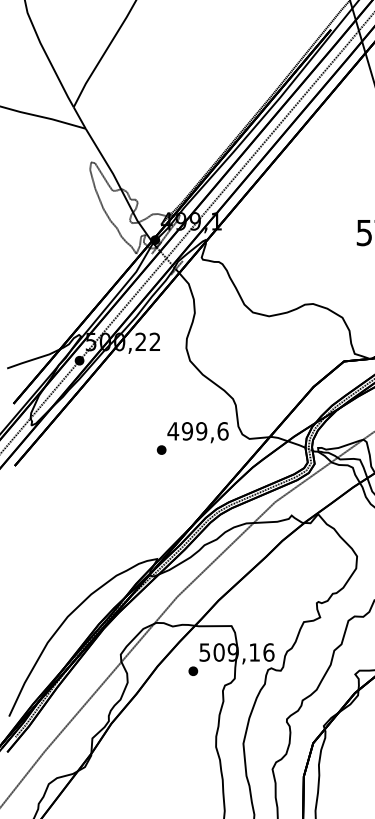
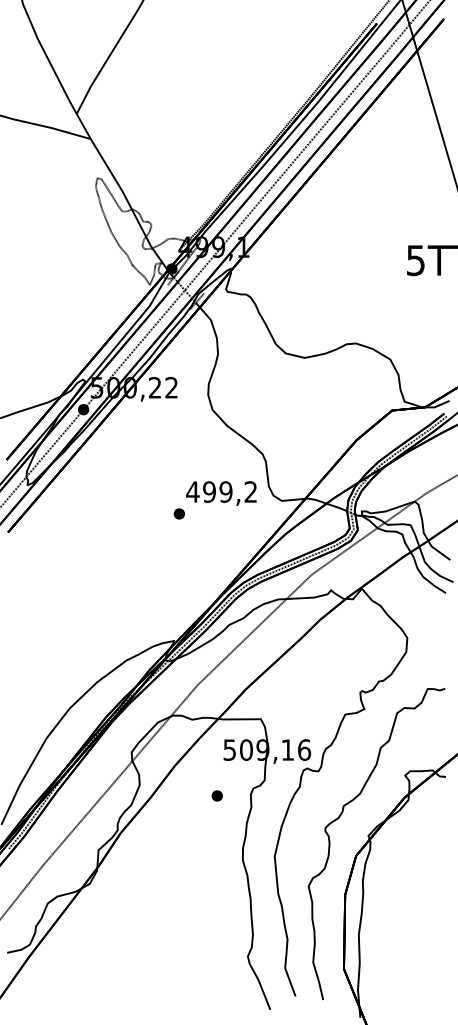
text: (222, 430) -> (250, 491), 499,6 -> 499,2
part: (192, 670) -> (216, 795), moved

